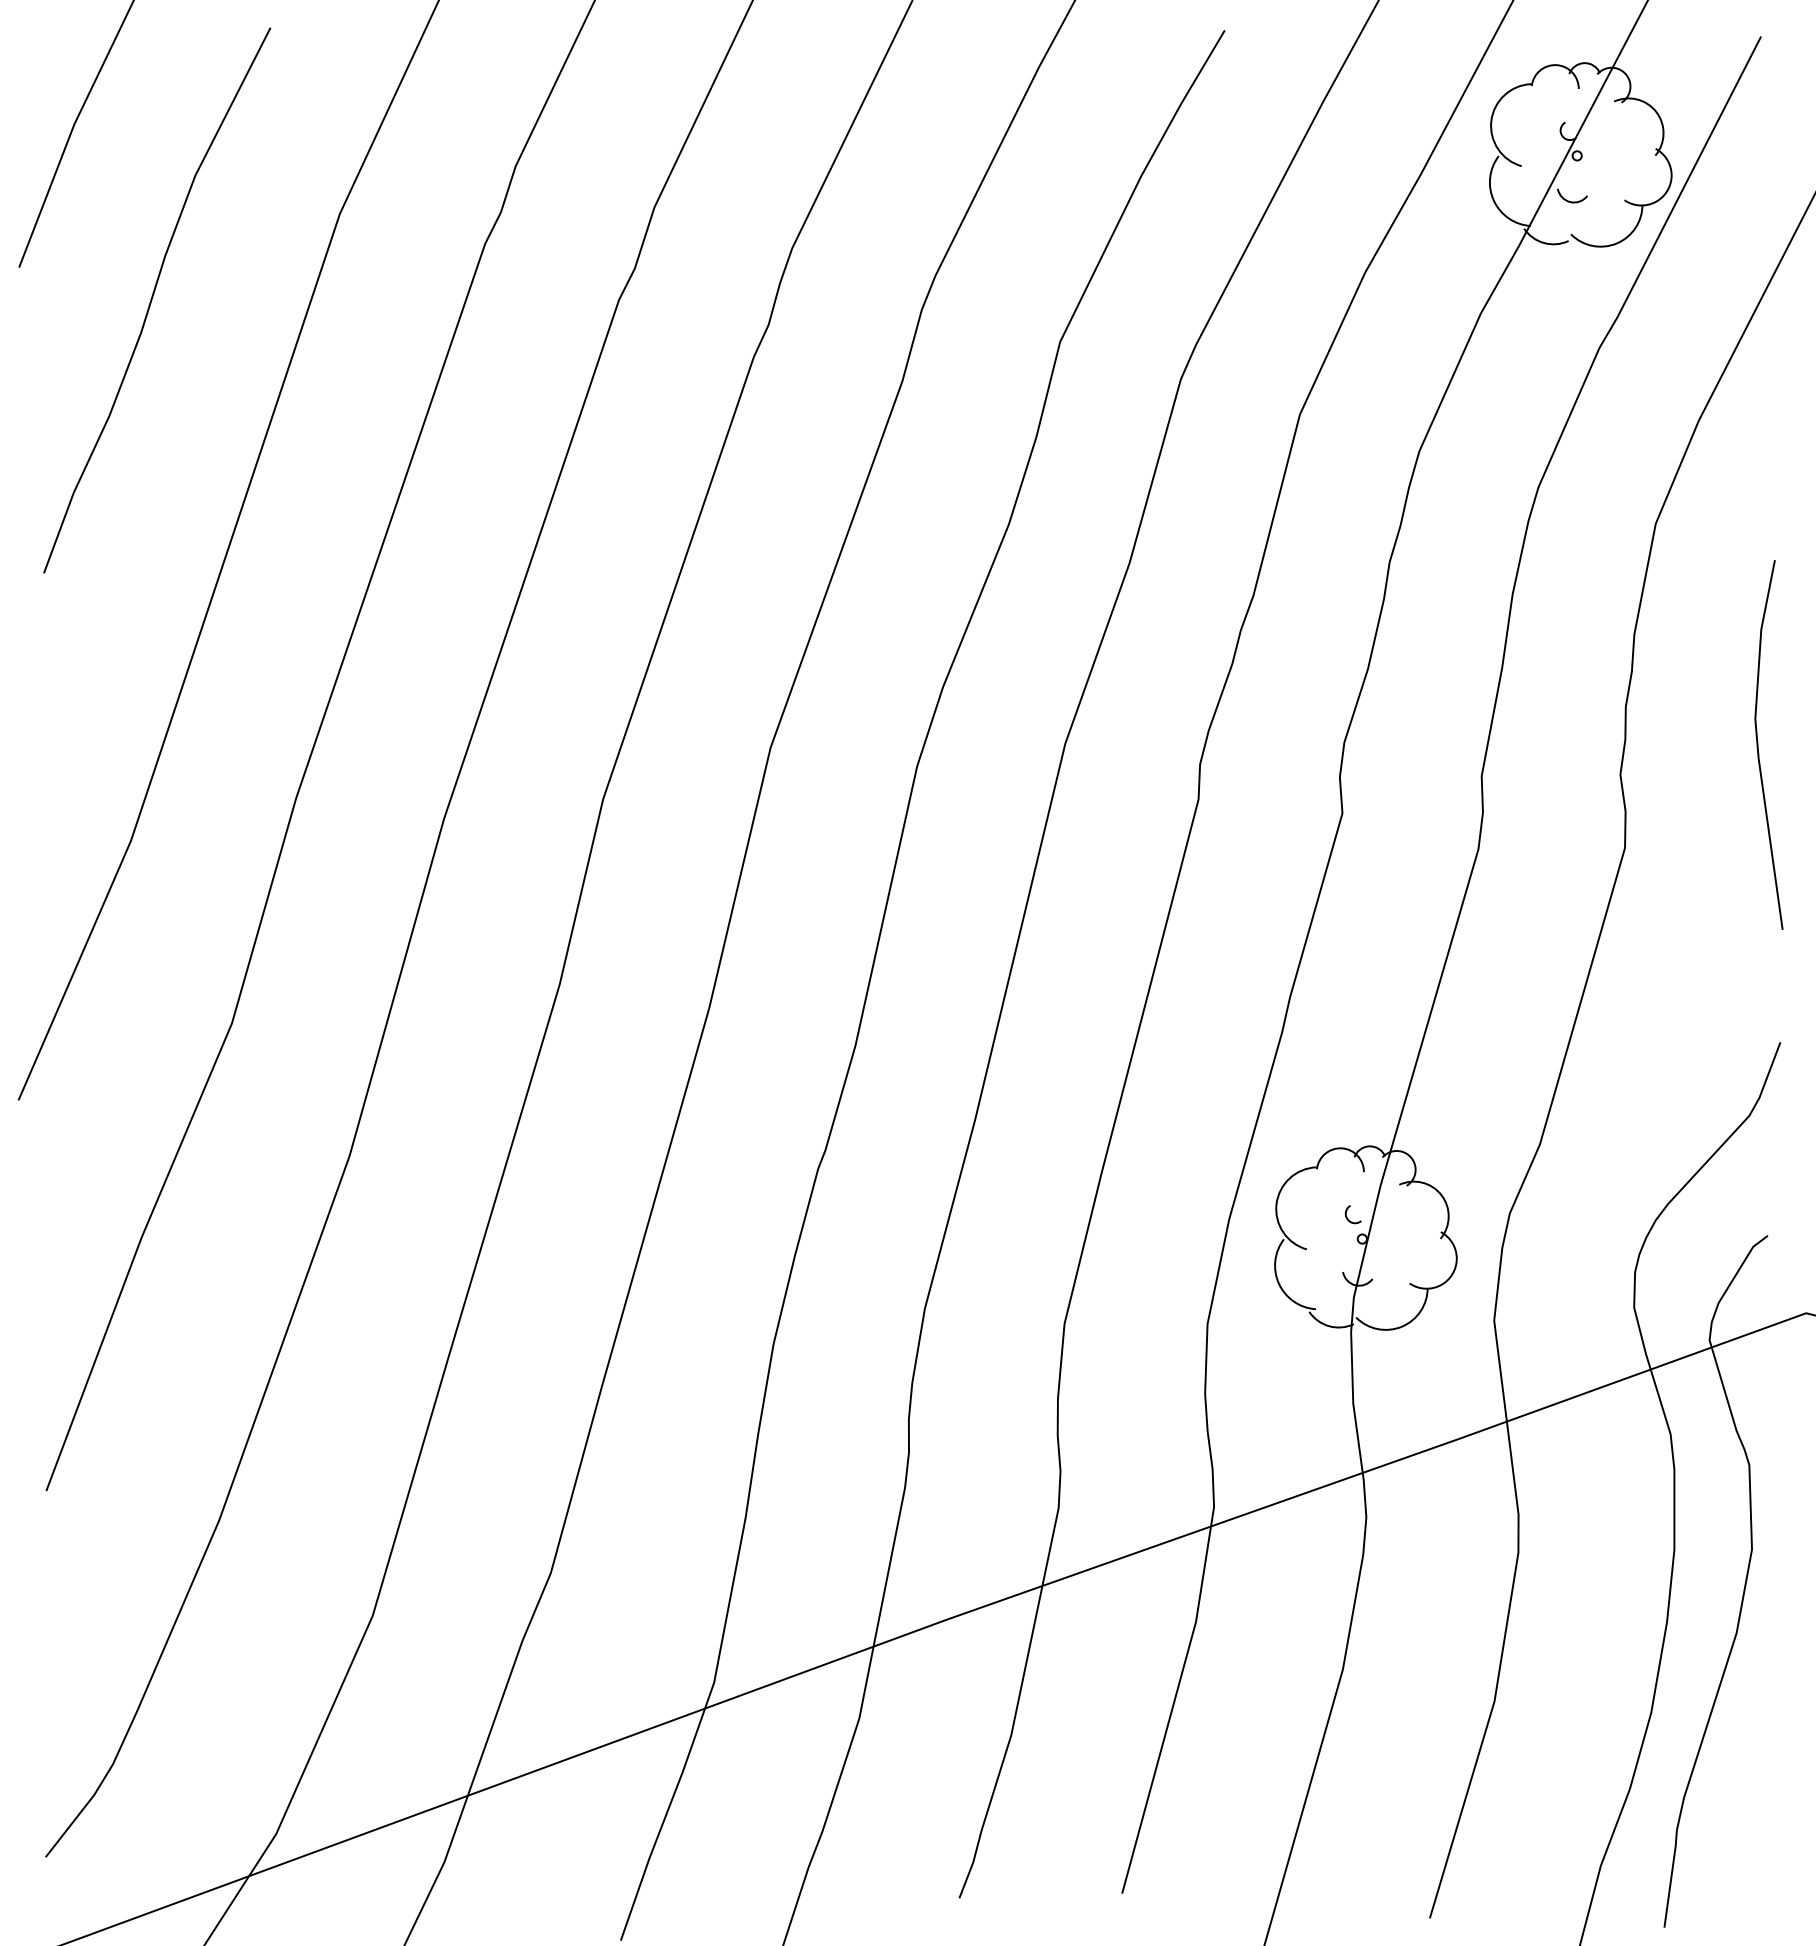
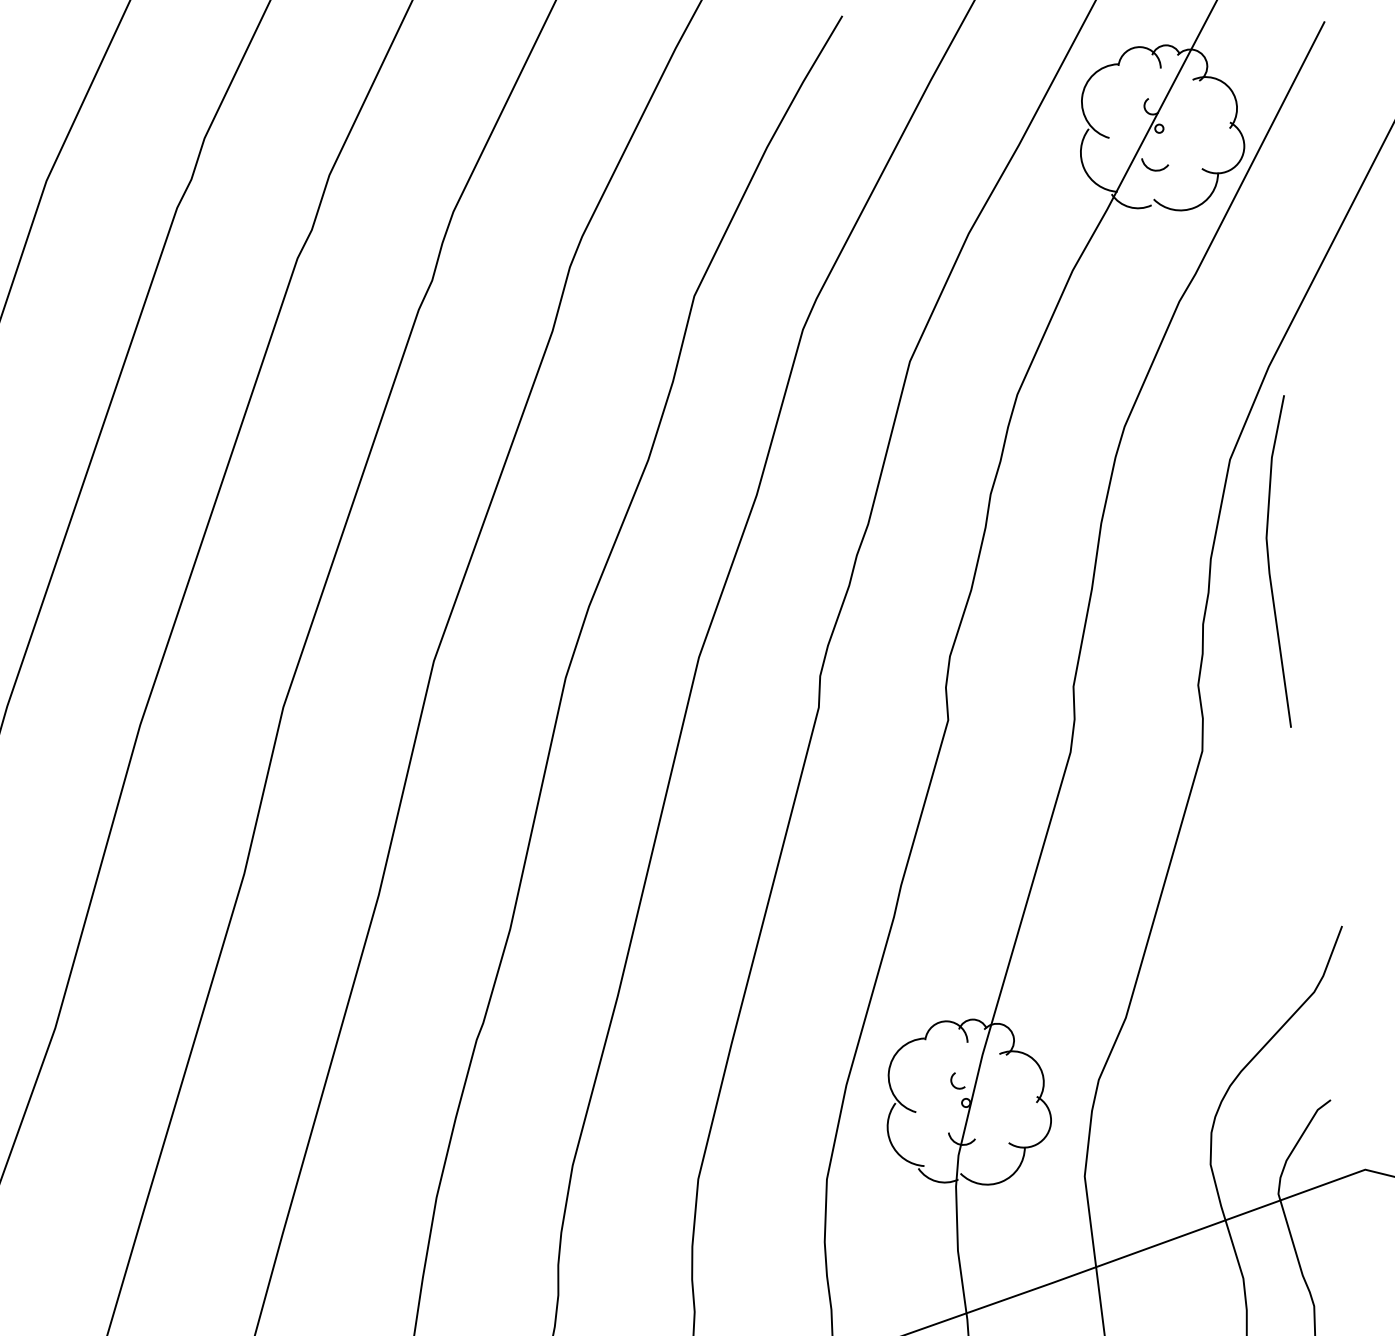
line: (1758, 744) -> (1269, 561), moved

